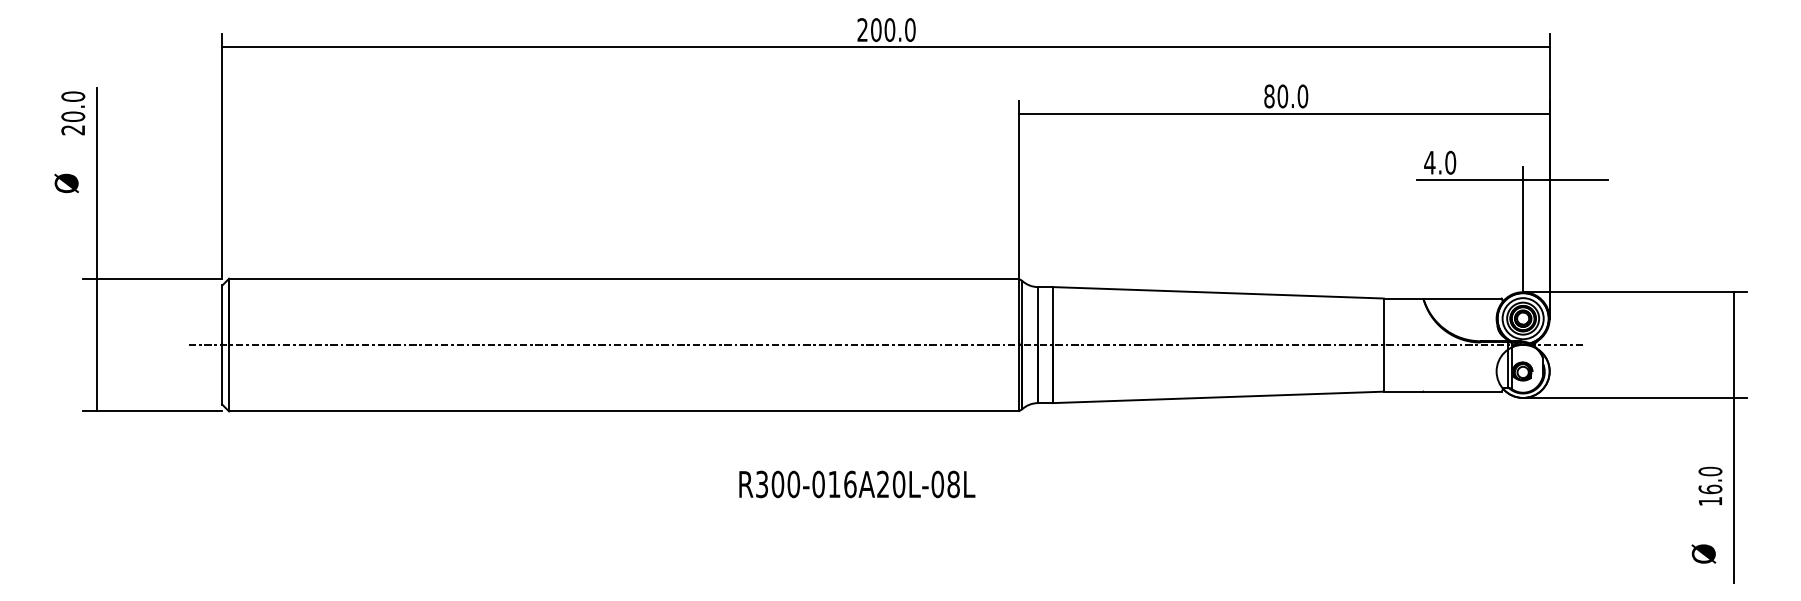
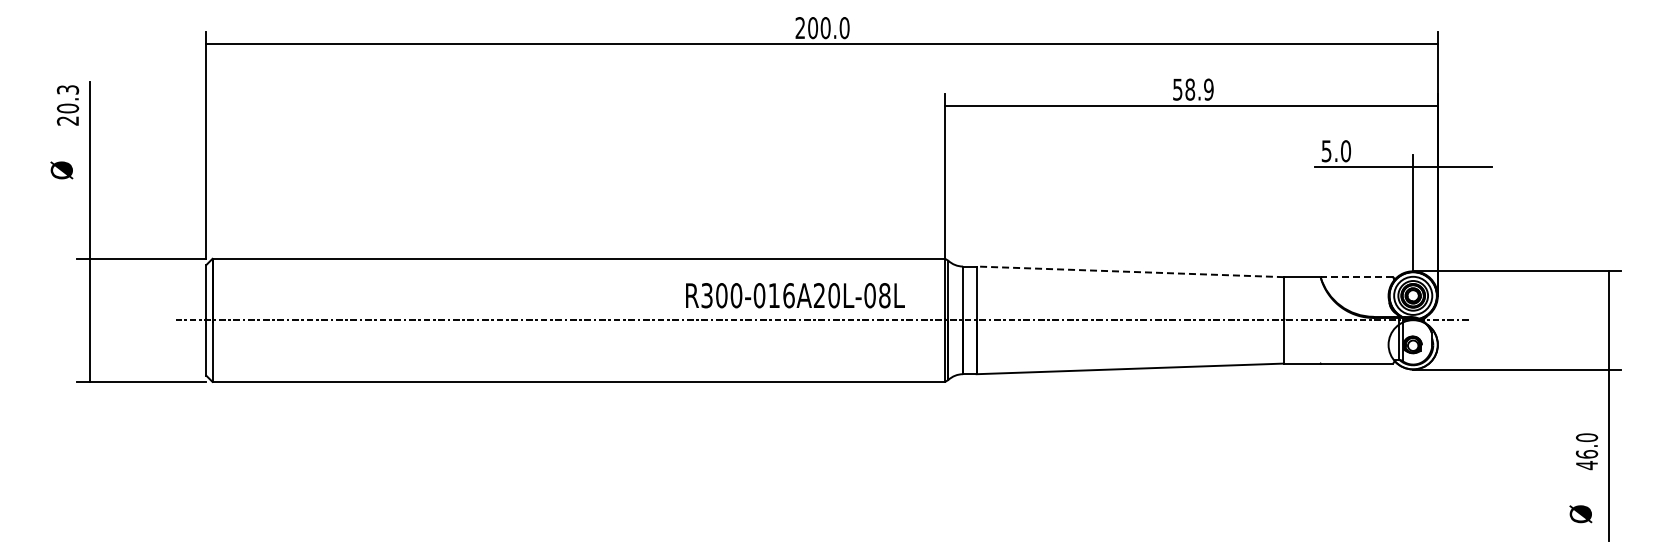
text: (73, 96) -> (68, 89), 20.0 -> 20.3
text: (1286, 96) -> (1193, 89), 80.0 -> 58.9
text: (1429, 163) -> (1326, 151), 4.0 -> 5.0
line: (1218, 292) -> (1130, 271), solid -> dashed
line: (1462, 298) -> (1356, 277), solid -> dashed
text: (857, 484) -> (795, 295), moved
text: (1709, 501) -> (1586, 465), 16.0 -> 46.0

